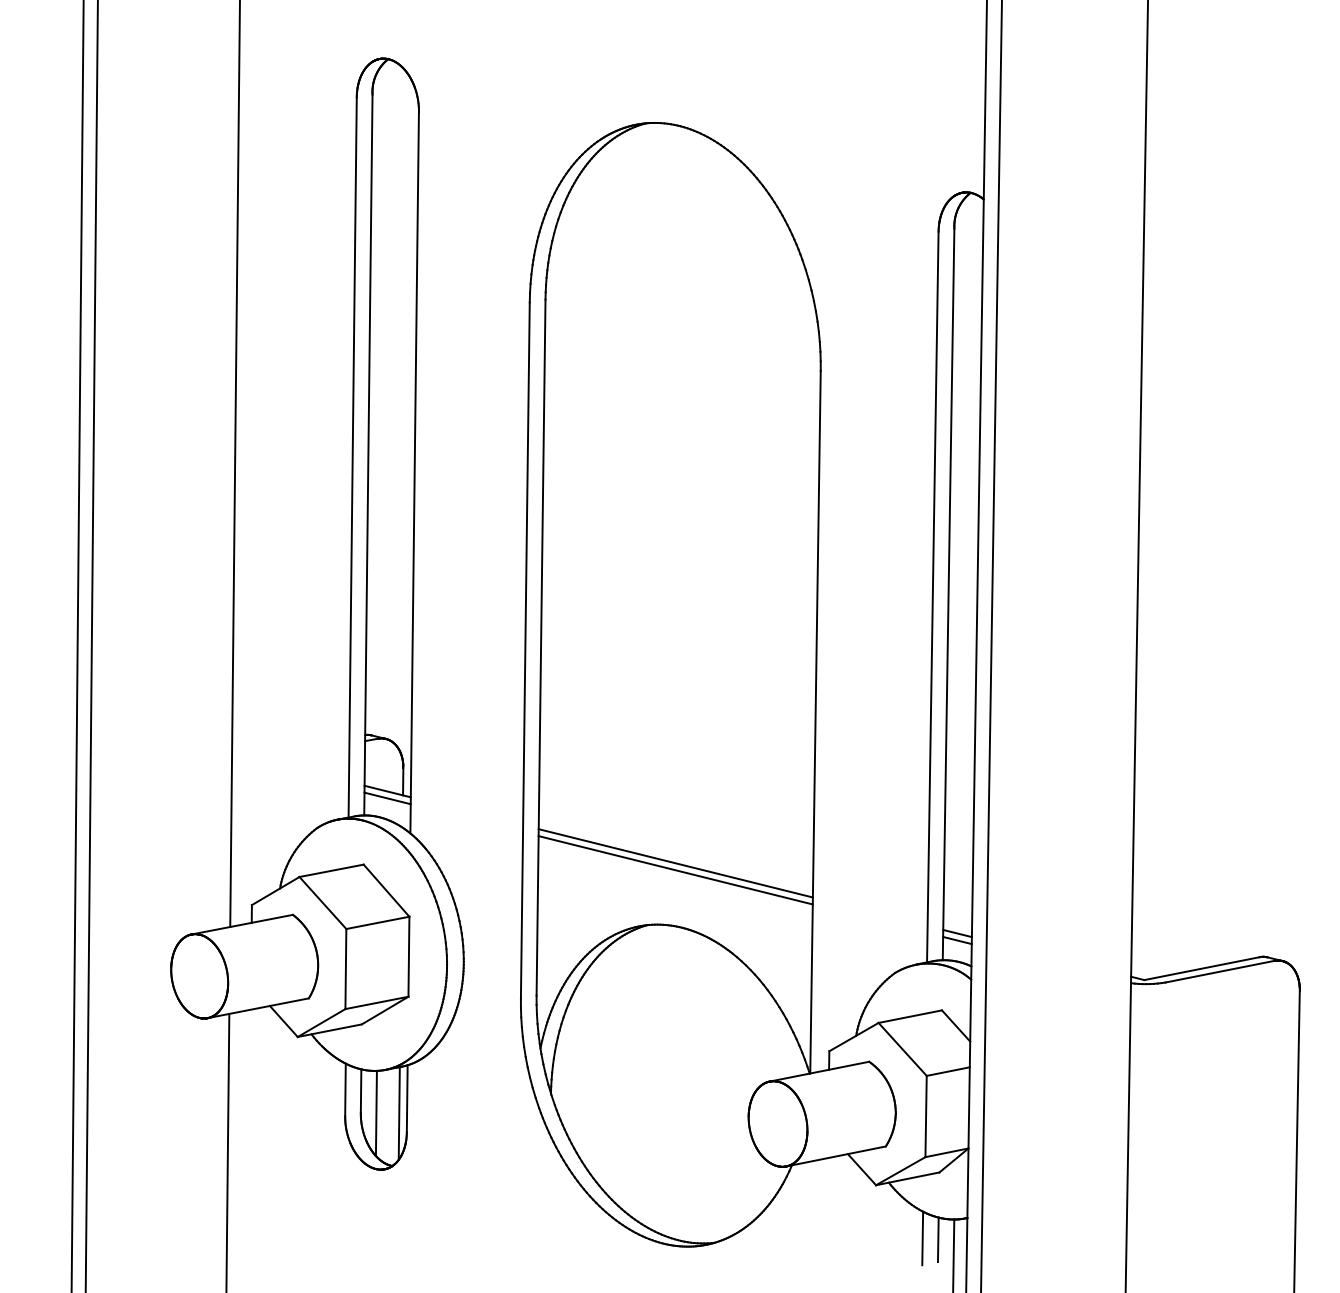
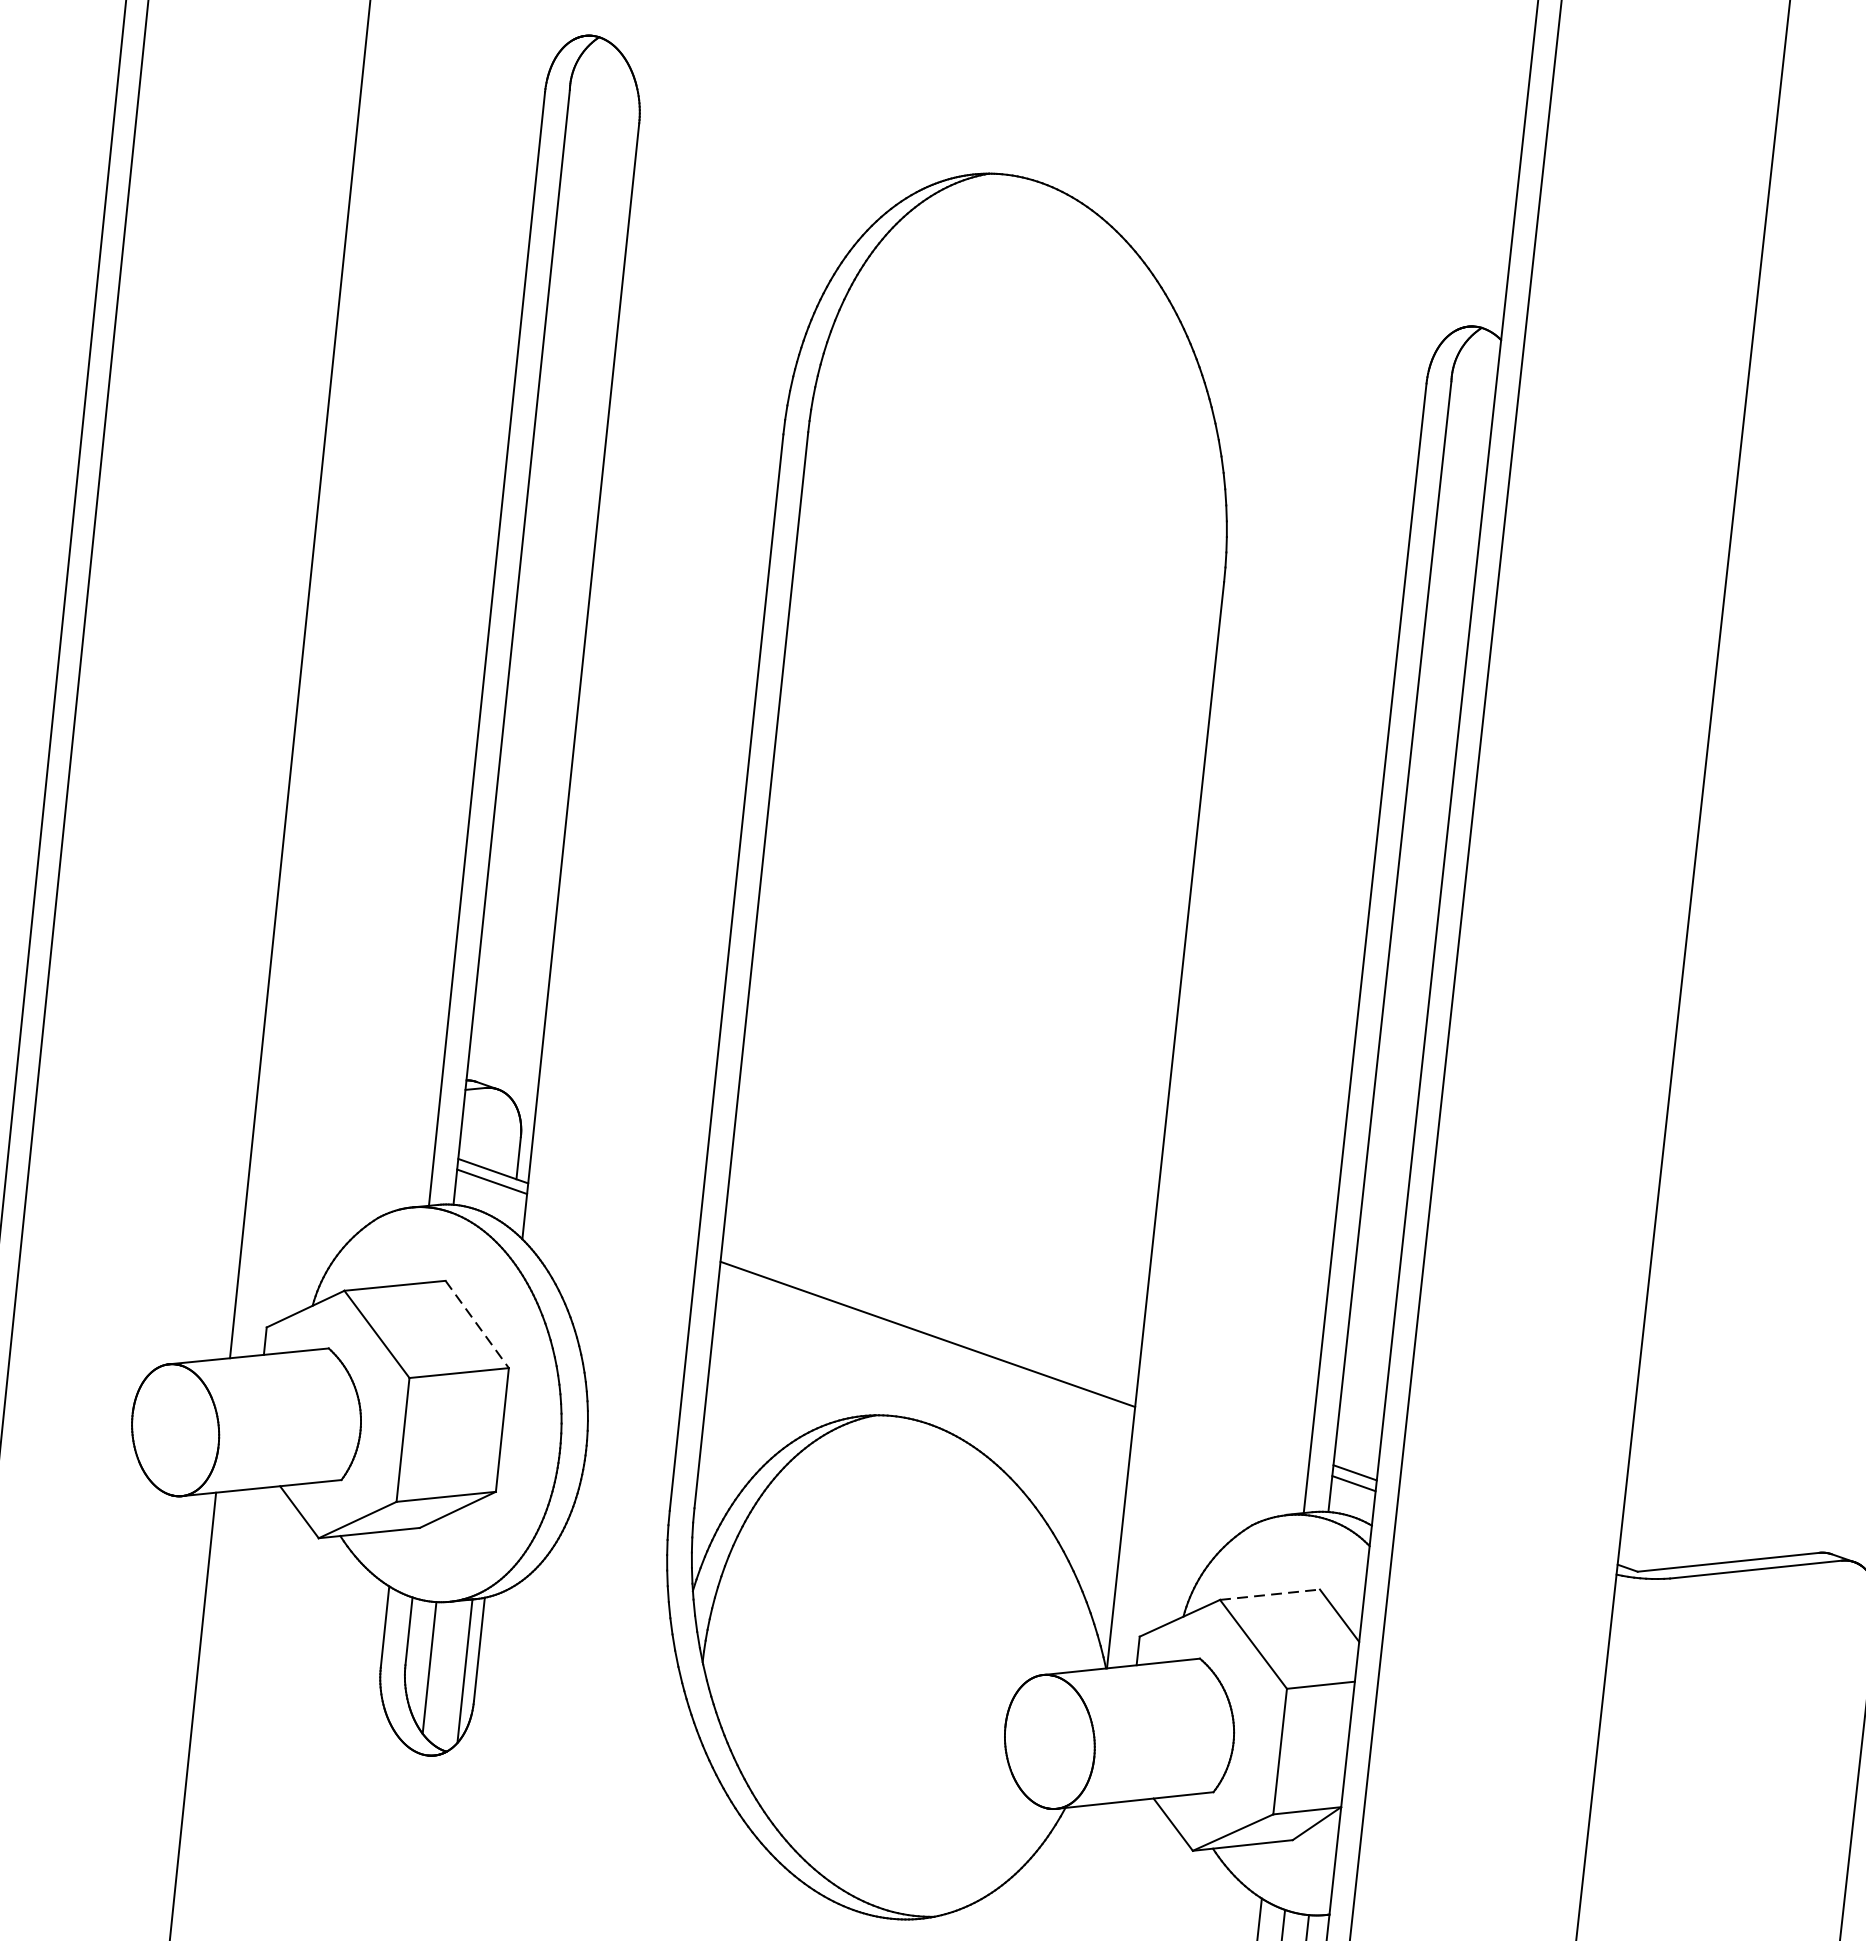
line: (675, 863) -> (928, 1323), removed
line: (386, 890) -> (477, 1324), solid -> dashed
line: (910, 1016) -> (1270, 1594), solid -> dashed

